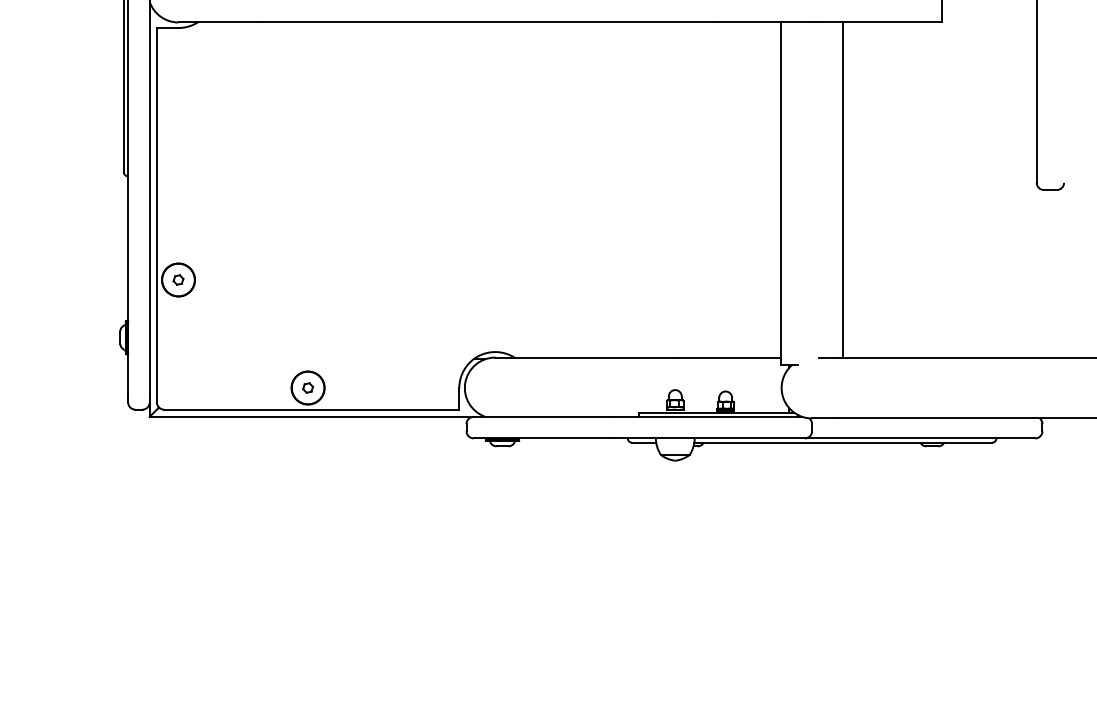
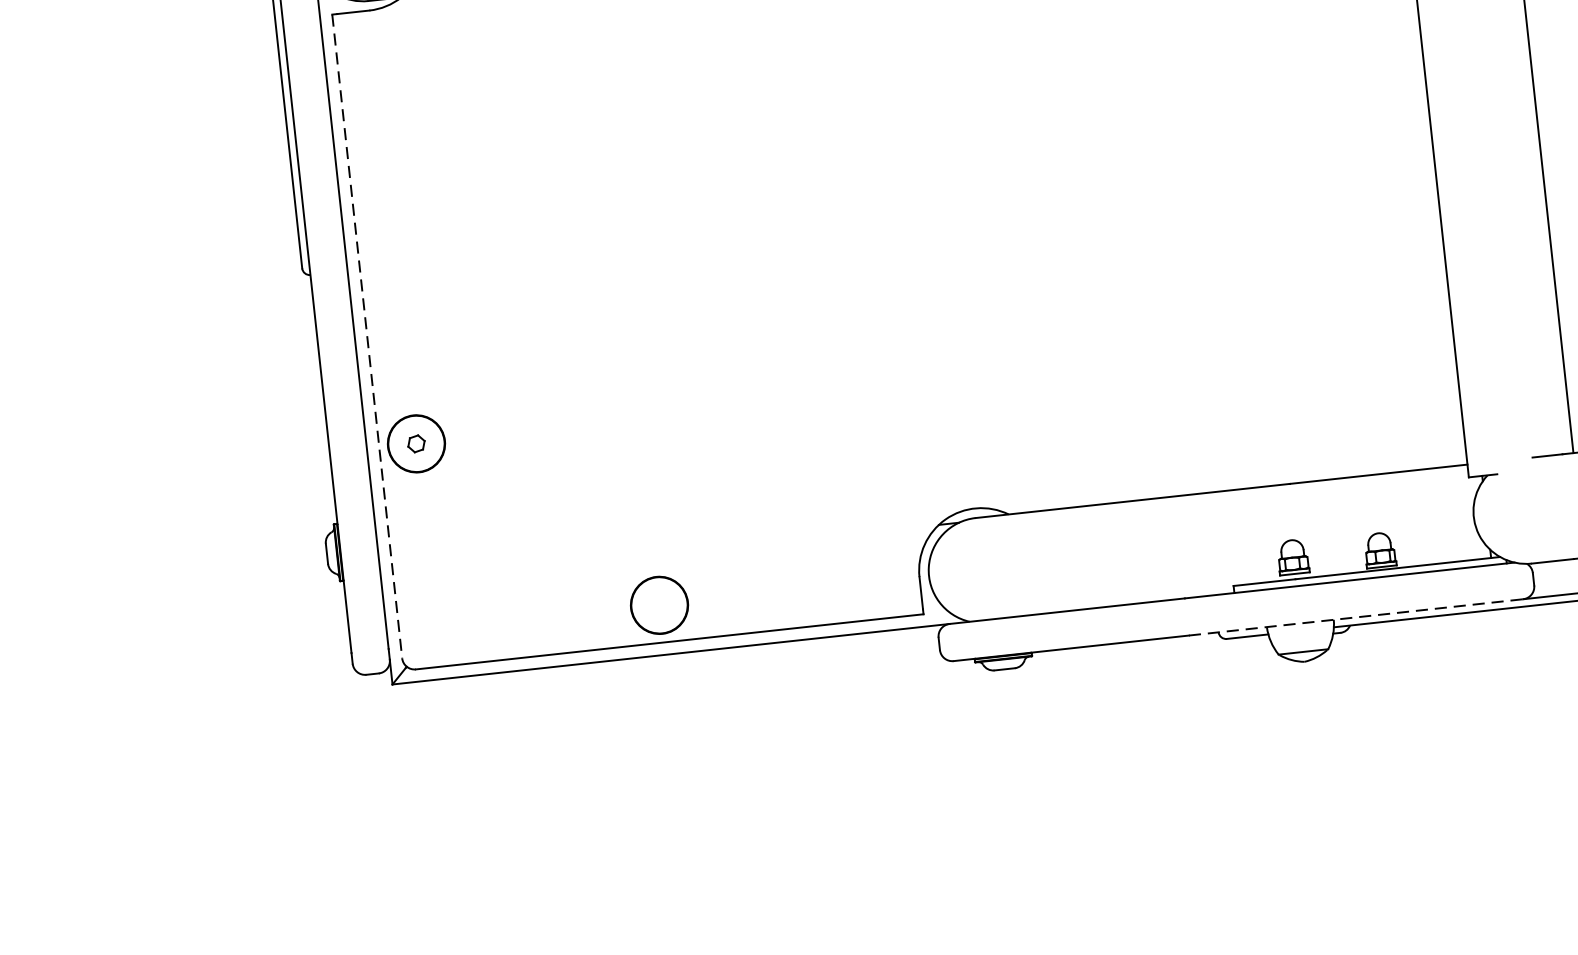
line: (156, 215) -> (366, 337), solid -> dashed
part: (308, 387) -> (660, 604), removed
line: (708, 438) -> (1357, 617), solid -> dashed

